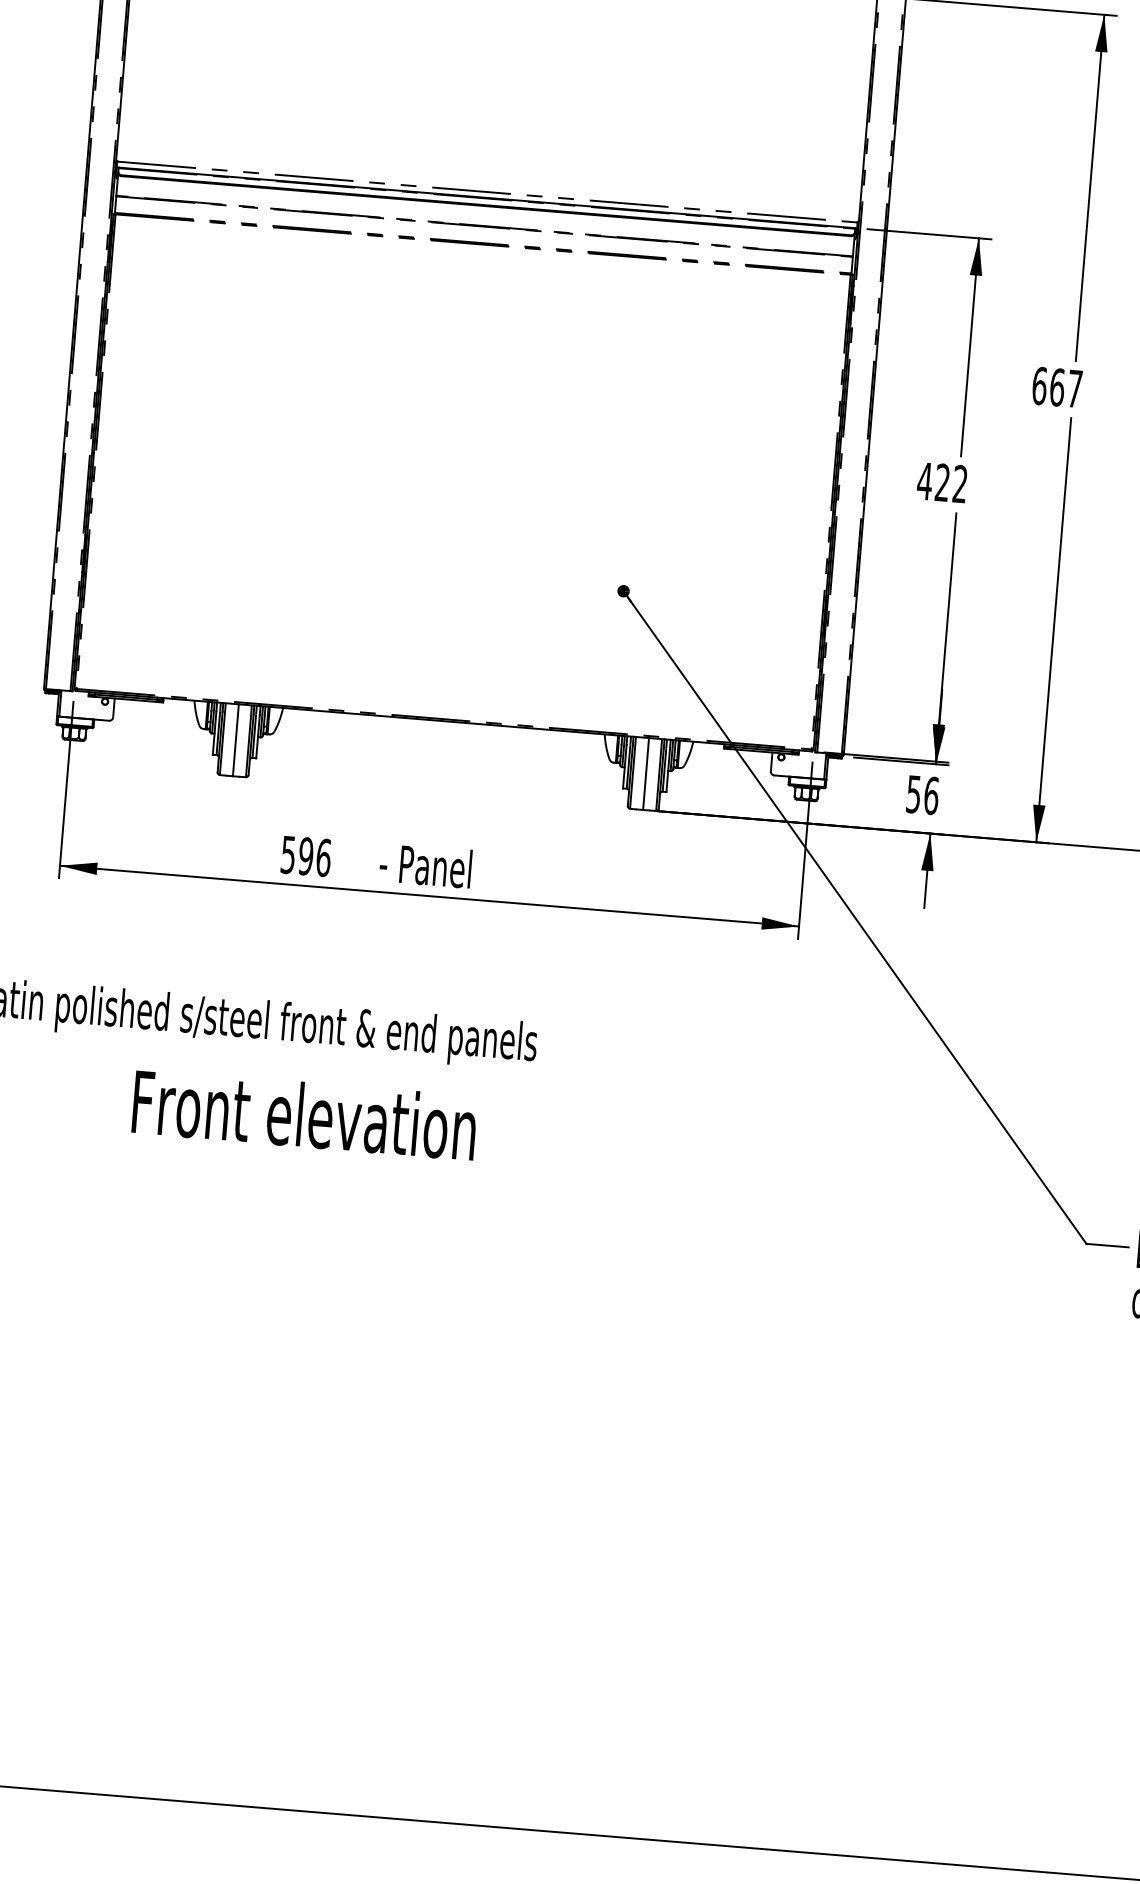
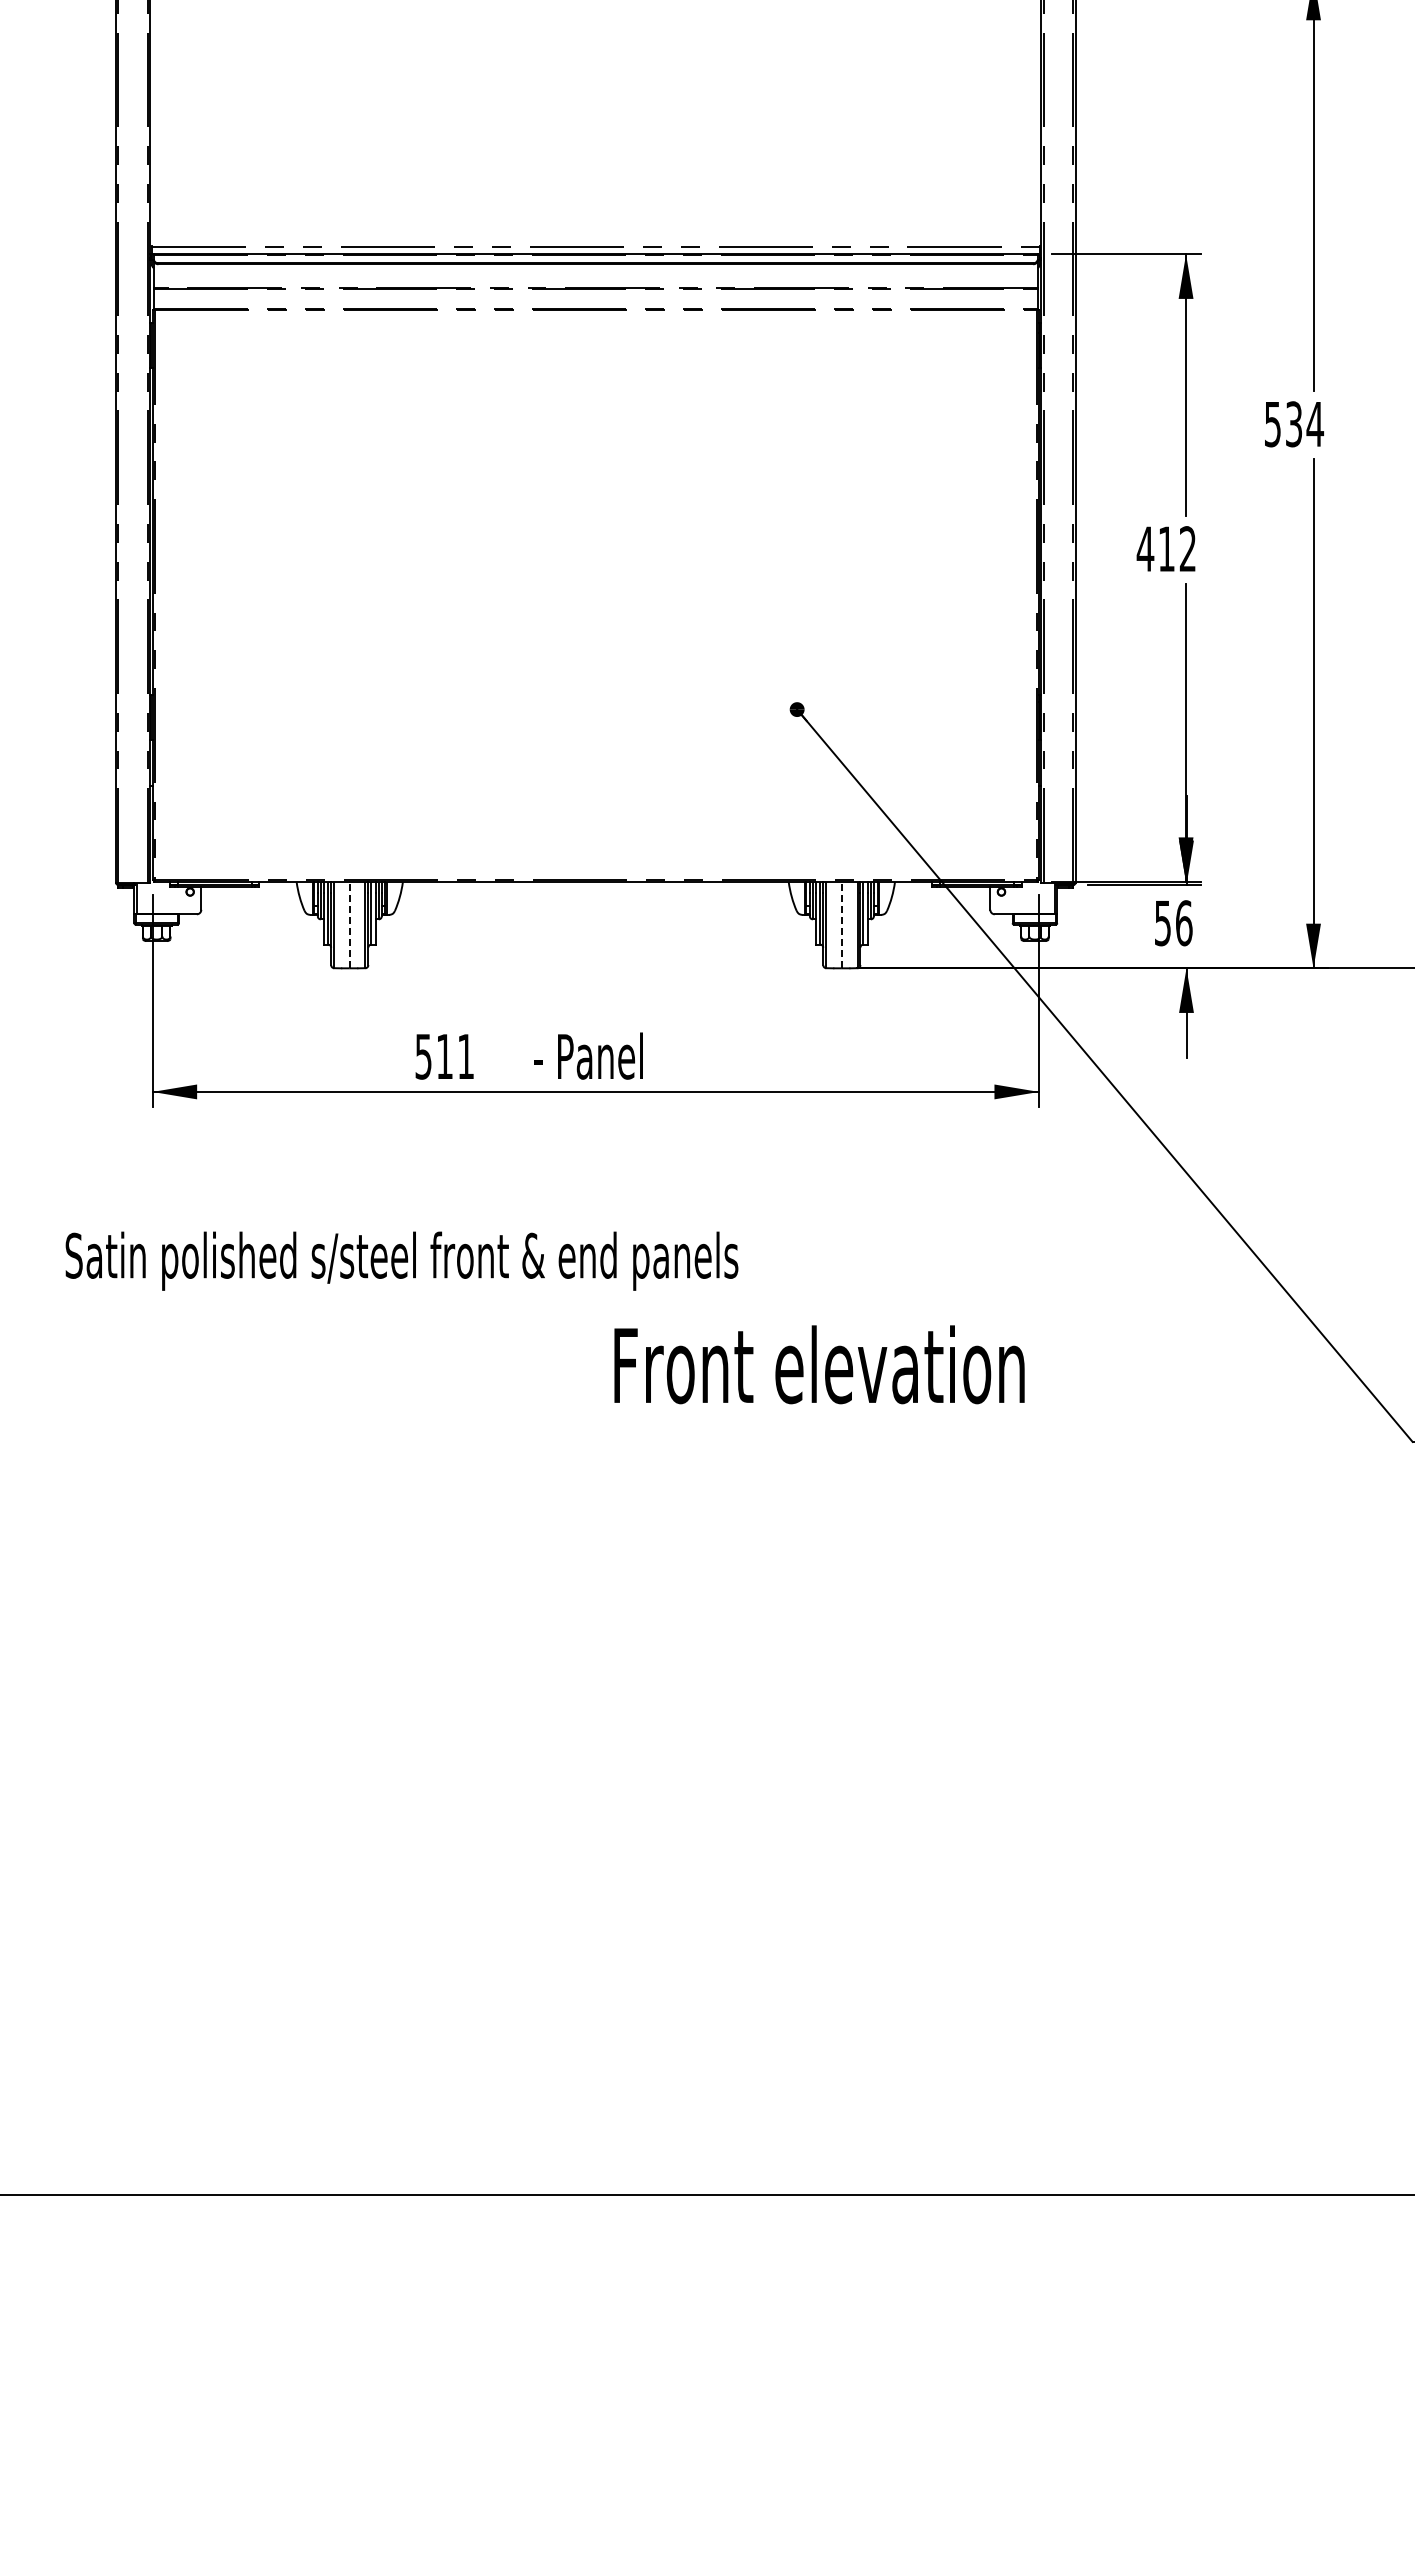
text: (1057, 387) -> (1294, 424), 667 -> 534
text: (942, 482) -> (1166, 548), 422 -> 412
line: (235, 739) -> (349, 924), solid -> dashed
line: (645, 773) -> (841, 924), solid -> dashed
text: (315, 856) -> (455, 1056), 596 -> 511
text: (304, 1114) -> (819, 1364), moved

